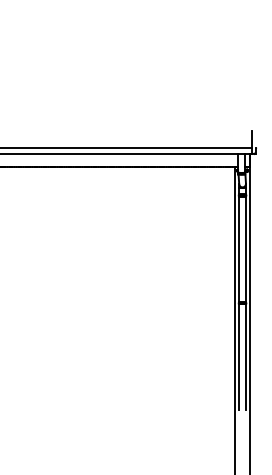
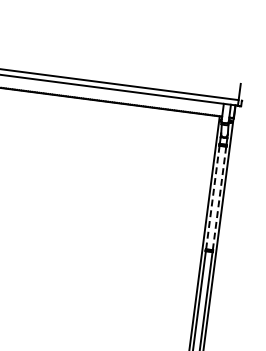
line: (239, 249) -> (213, 197), solid -> dashed
line: (245, 249) -> (219, 198), solid -> dashed

